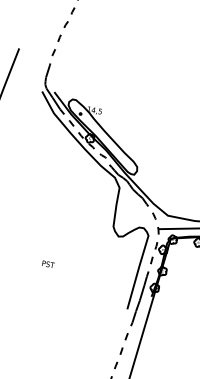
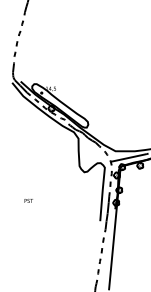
text: (48, 263) -> (28, 200), moved

